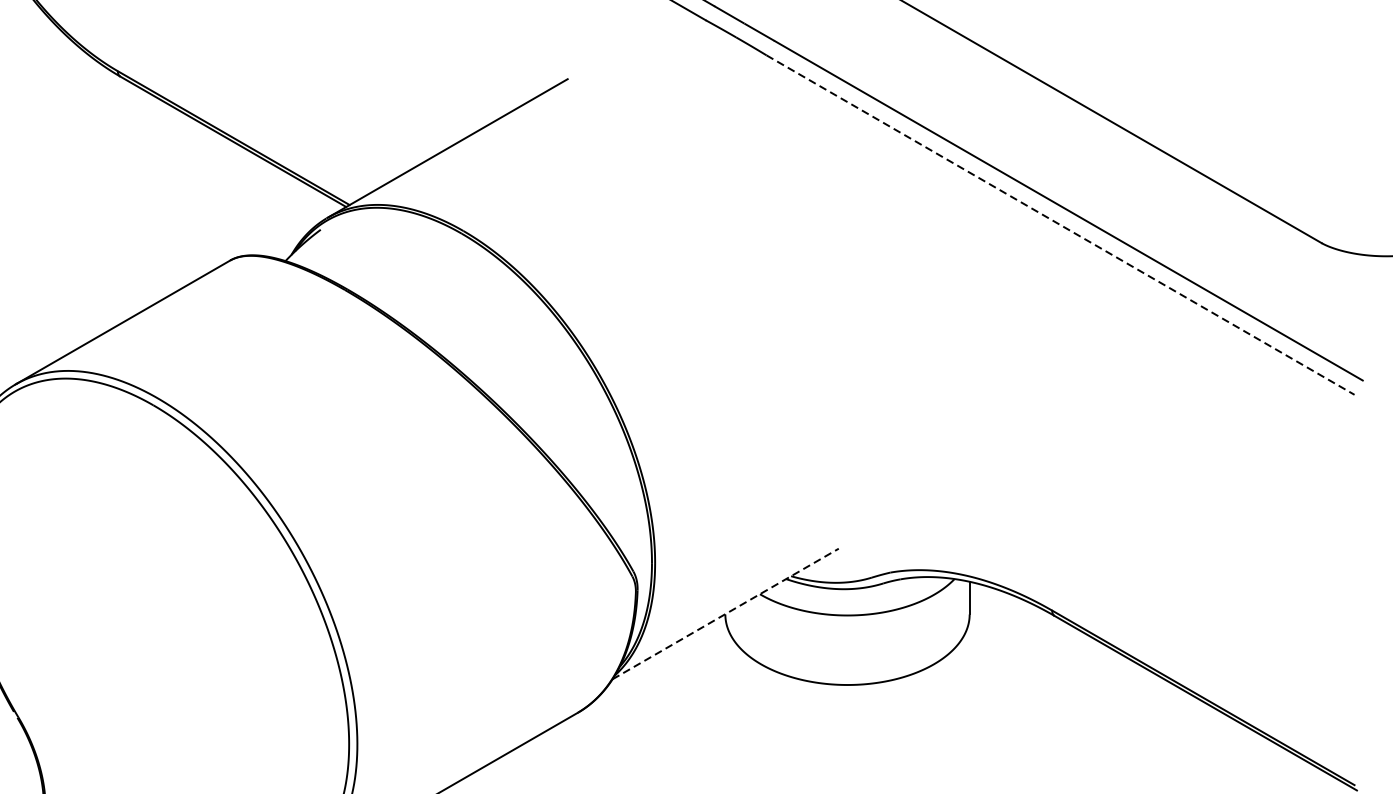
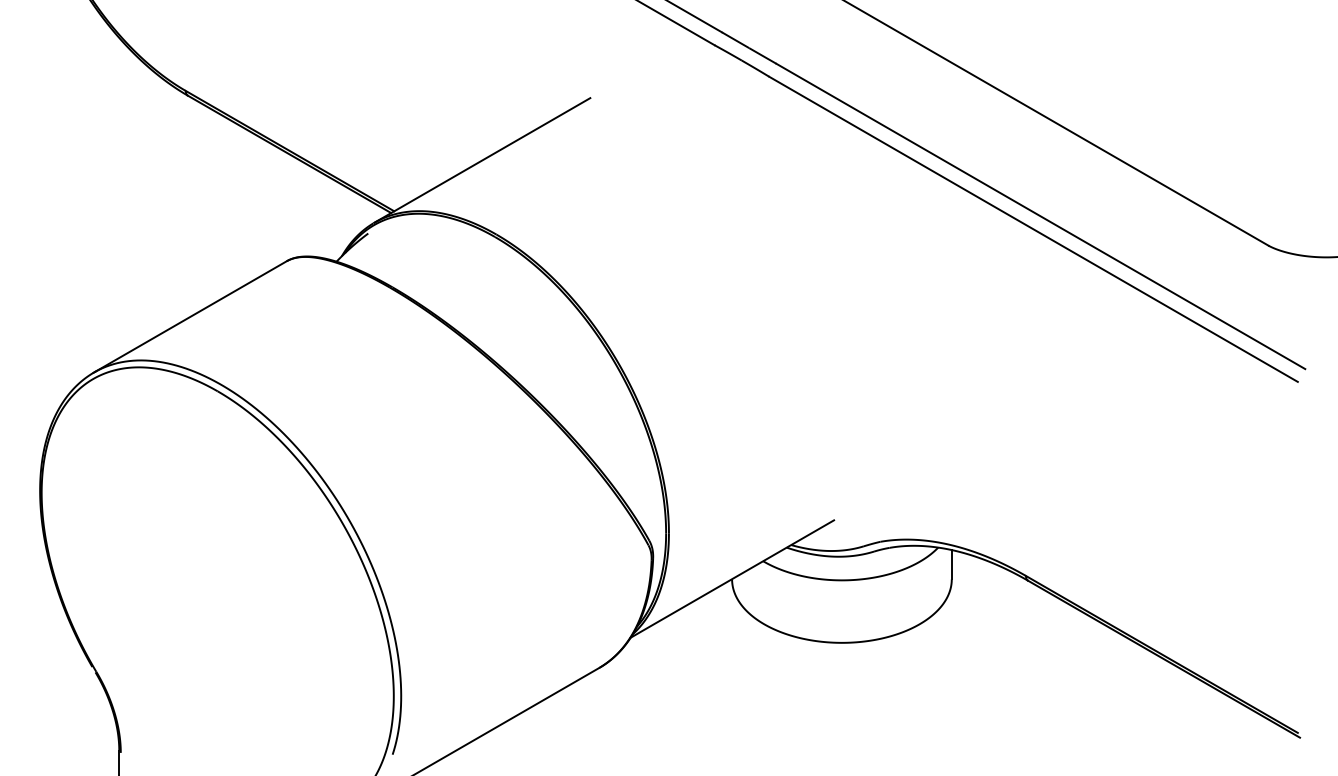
line: (1060, 225) -> (1033, 229), dashed -> solid
line: (725, 613) -> (732, 578), dashed -> solid

